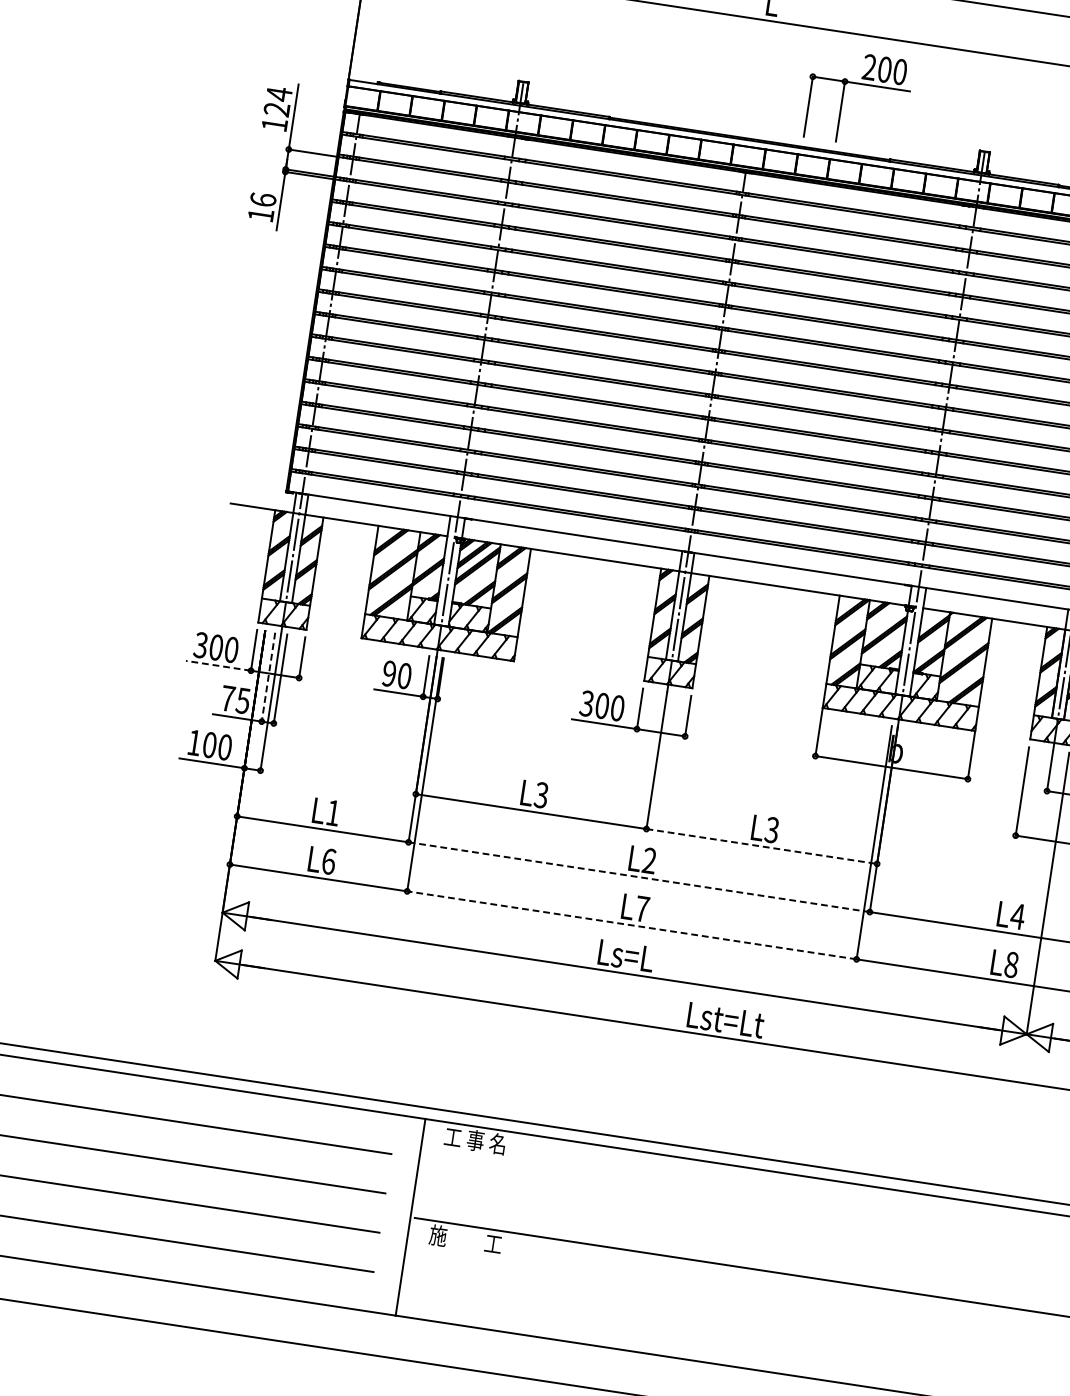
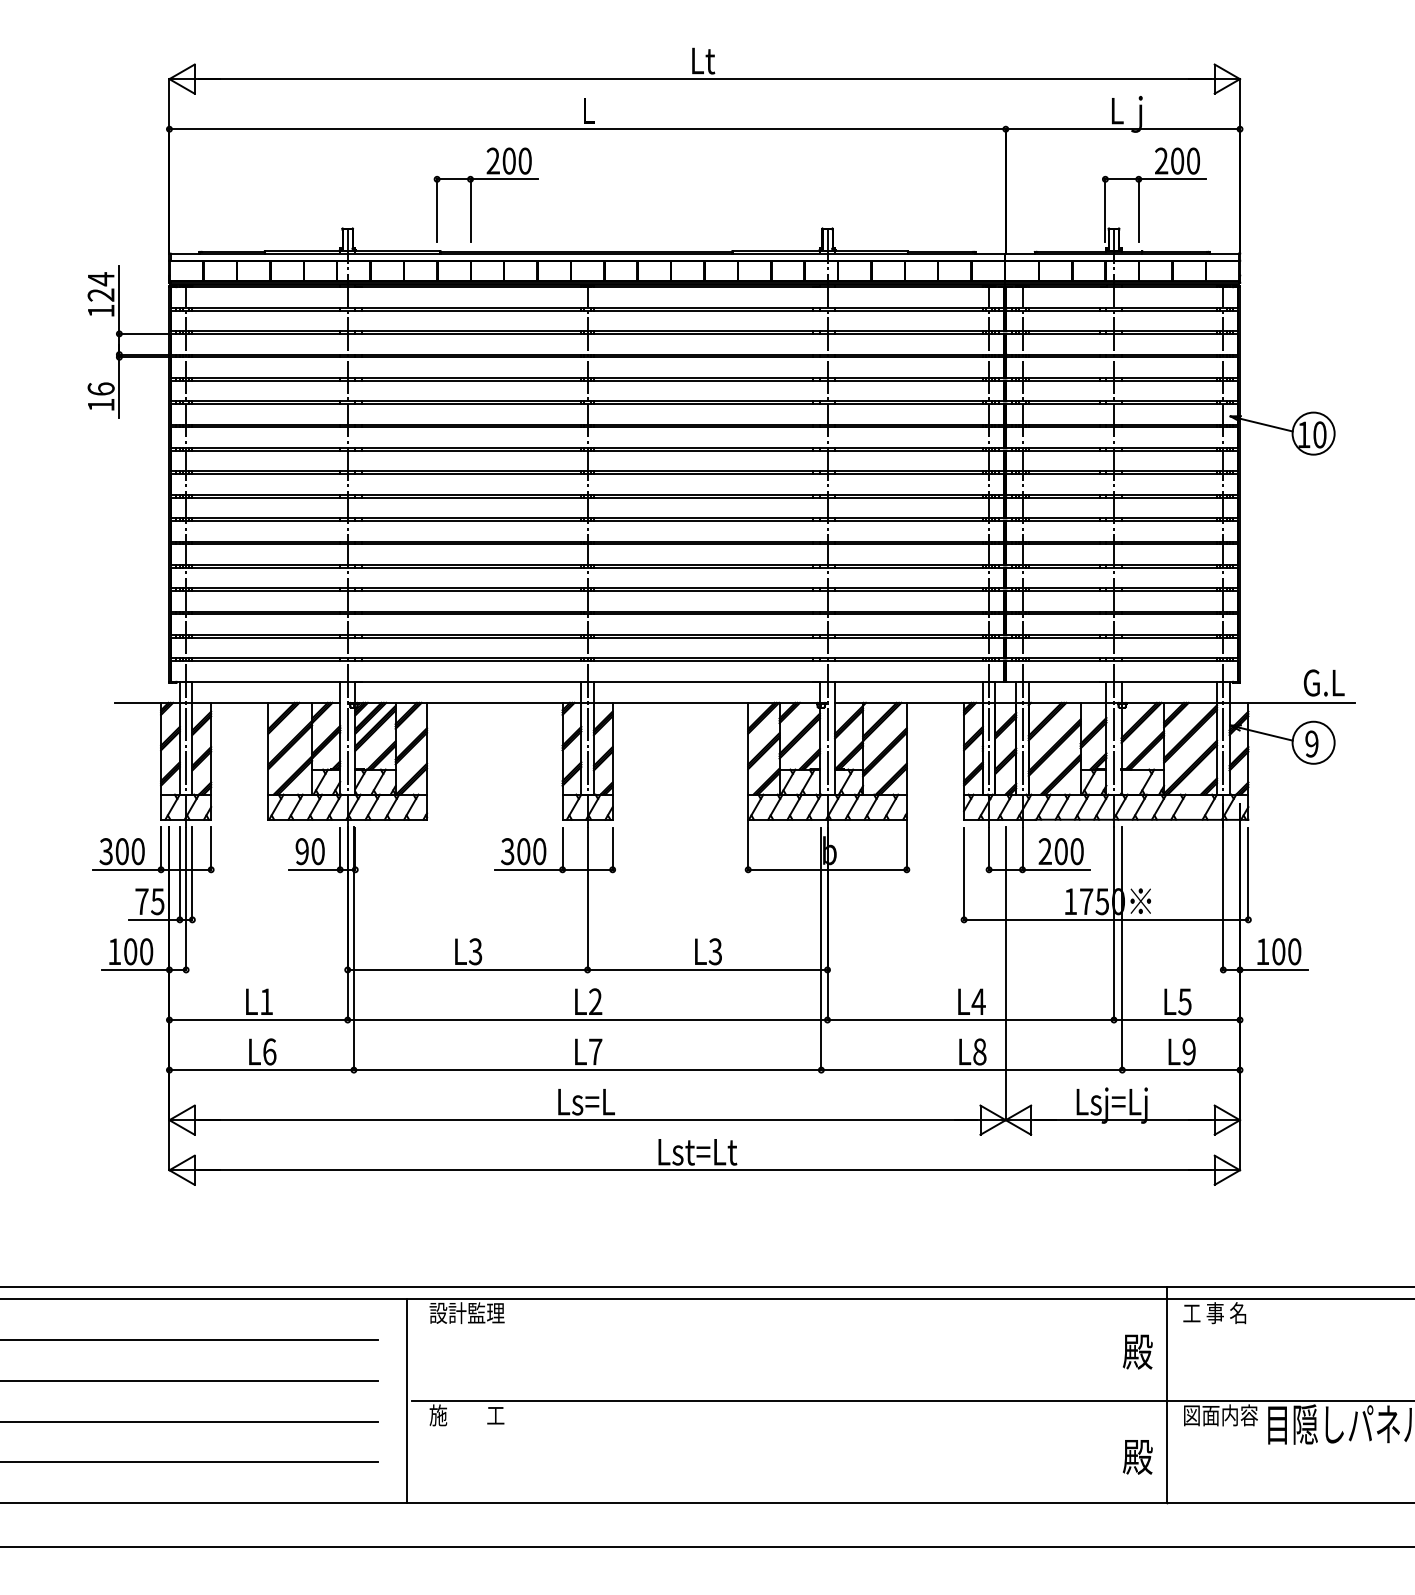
part: (843, 96) -> (471, 194), moved
line: (218, 665) -> (127, 869), dashed -> solid
line: (268, 677) -> (179, 874), dashed -> solid
line: (761, 846) -> (707, 969), dashed -> solid
line: (639, 877) -> (587, 1020), dashed -> solid
line: (631, 925) -> (587, 1070), dashed -> solid
text: (480, 1141) -> (466, 1313), 工 事 名 -> 設計監理

